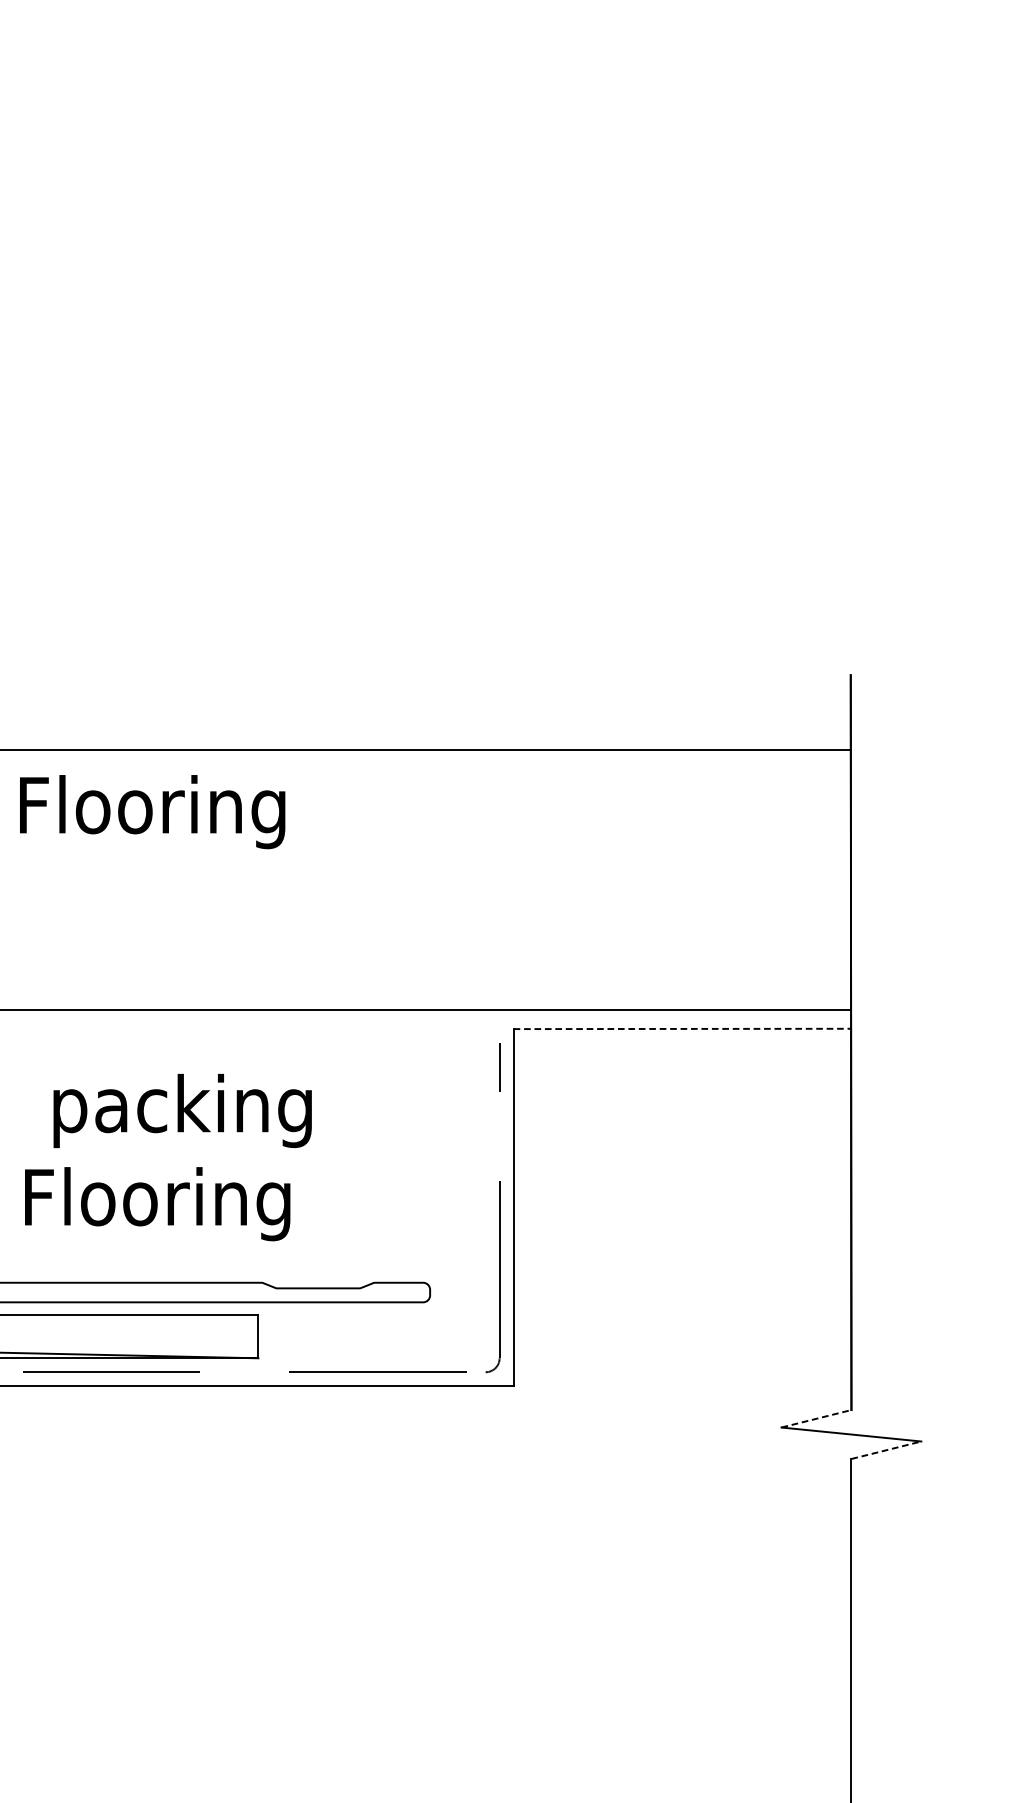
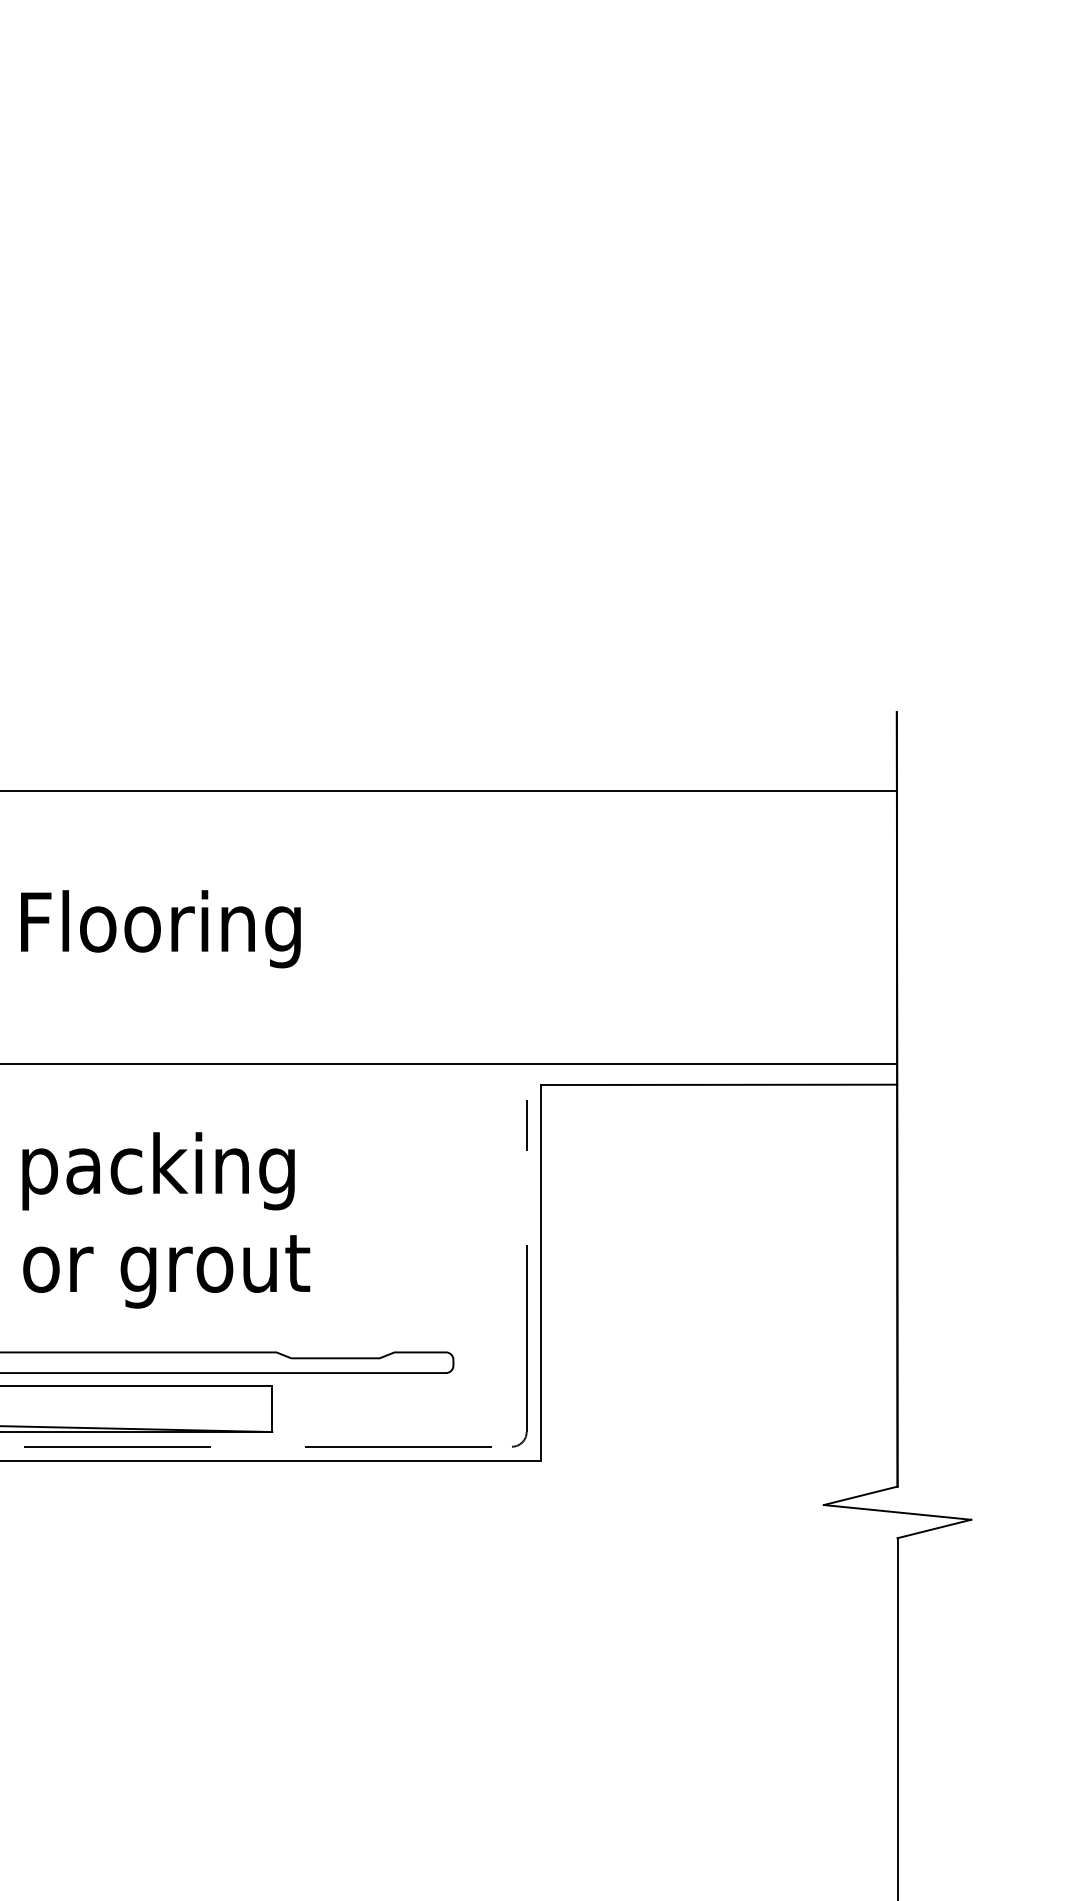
text: (152, 812) -> (160, 929), moved
line: (682, 1028) -> (719, 1084), dashed -> solid
text: (182, 1111) -> (158, 1171), moved
text: (157, 1204) -> (166, 1269), Flooring -> or grout
line: (816, 1418) -> (860, 1495), dashed -> solid
line: (886, 1449) -> (934, 1528), dashed -> solid

